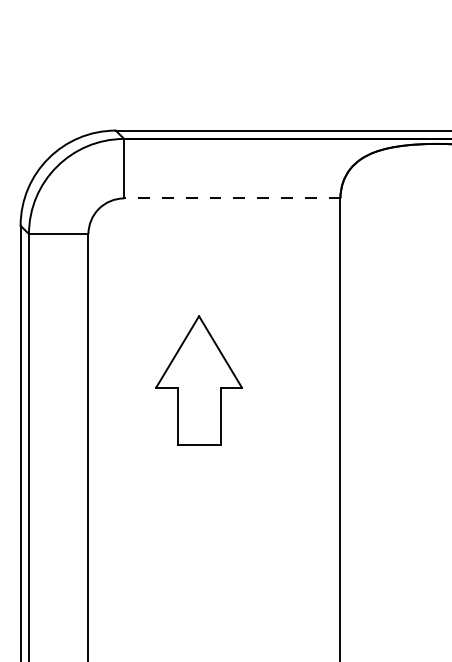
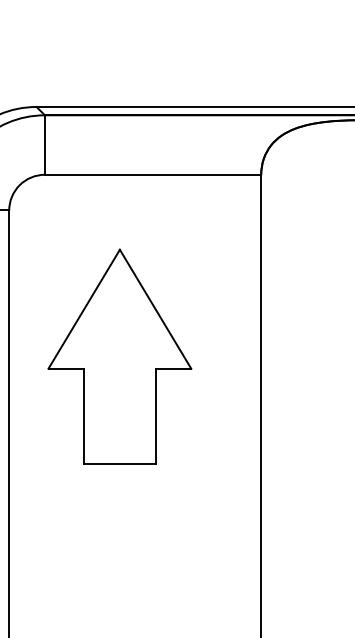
line: (231, 198) -> (152, 174), dashed -> solid
part: (198, 380) -> (119, 356), size x1.67

